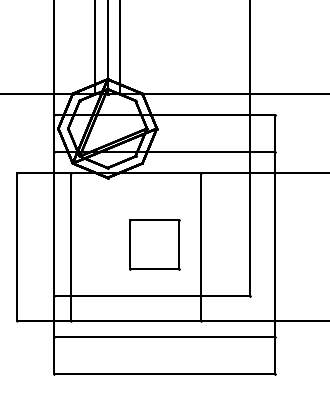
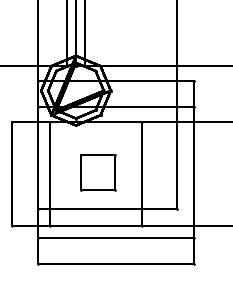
part: (155, 244) -> (98, 172), moved

